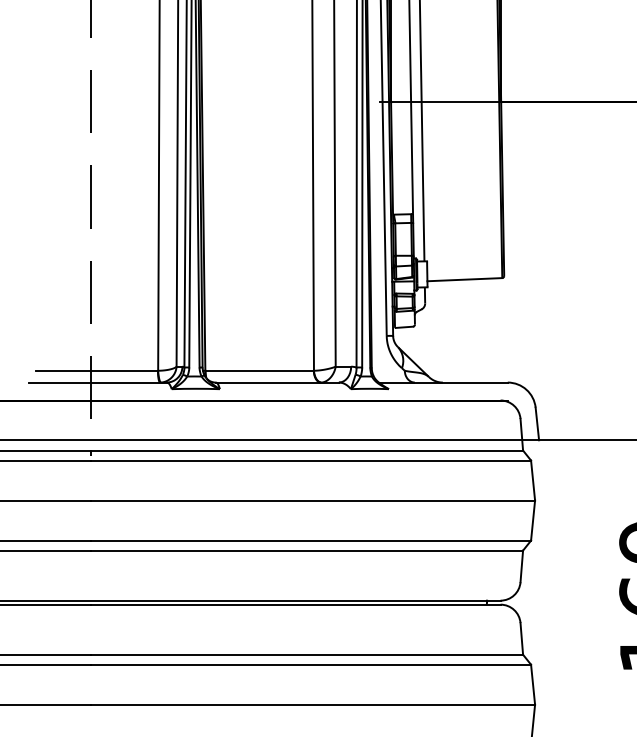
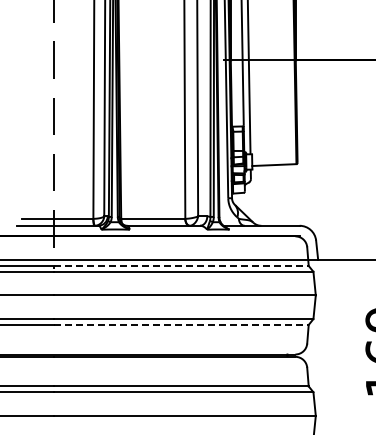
line: (307, 449) -> (181, 265), solid -> dashed
line: (307, 549) -> (181, 324), solid -> dashed

